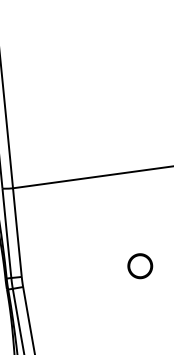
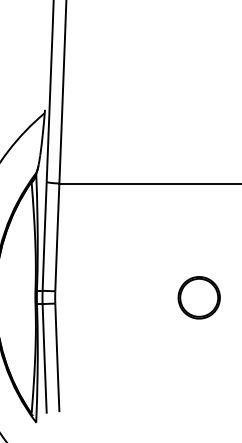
part: (139, 265) -> (198, 297), size x1.43

